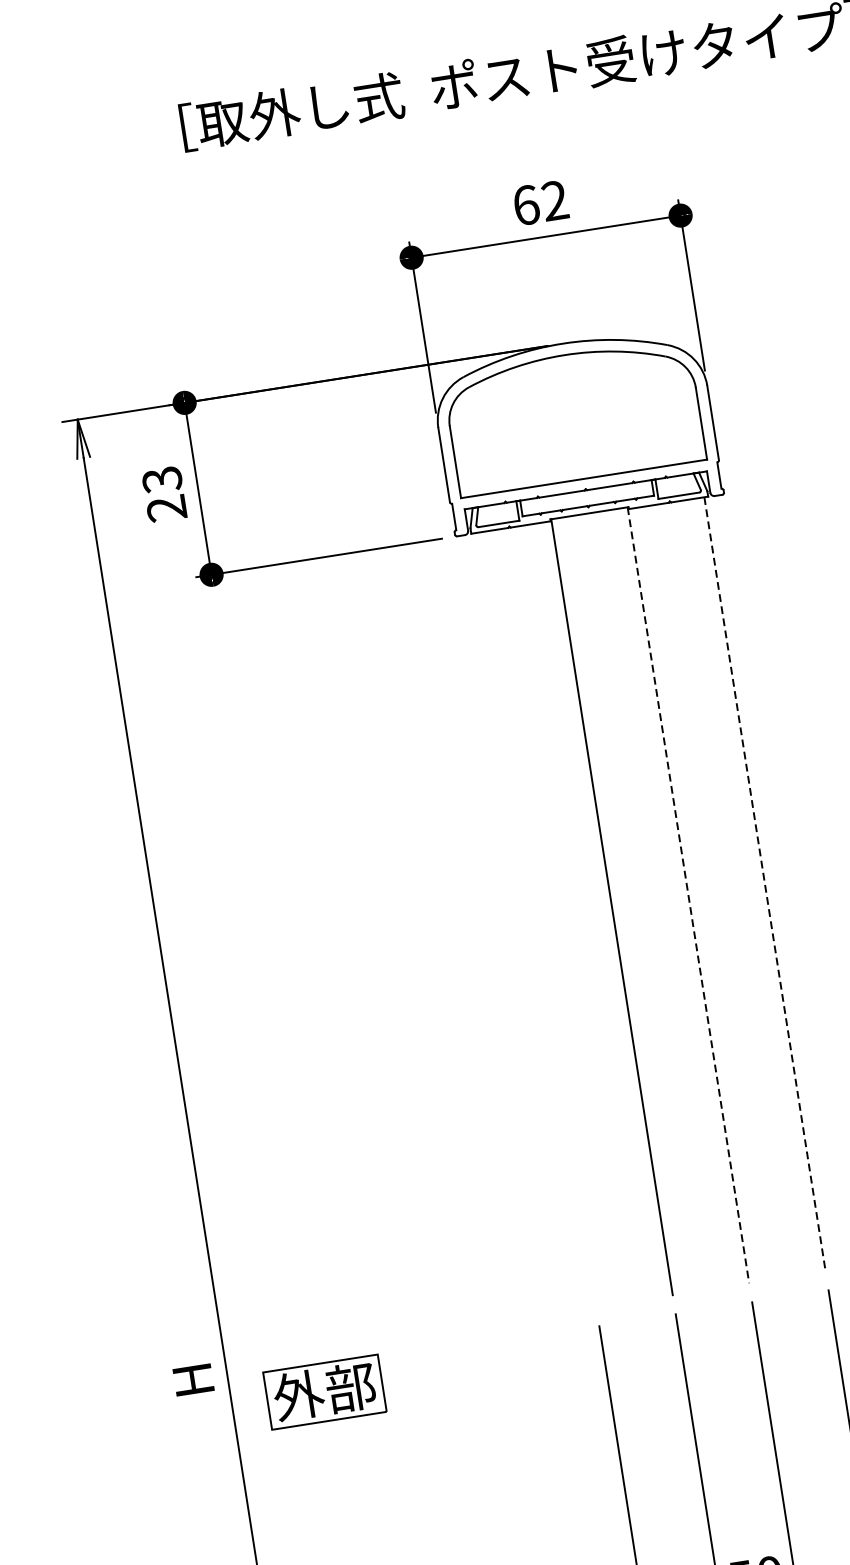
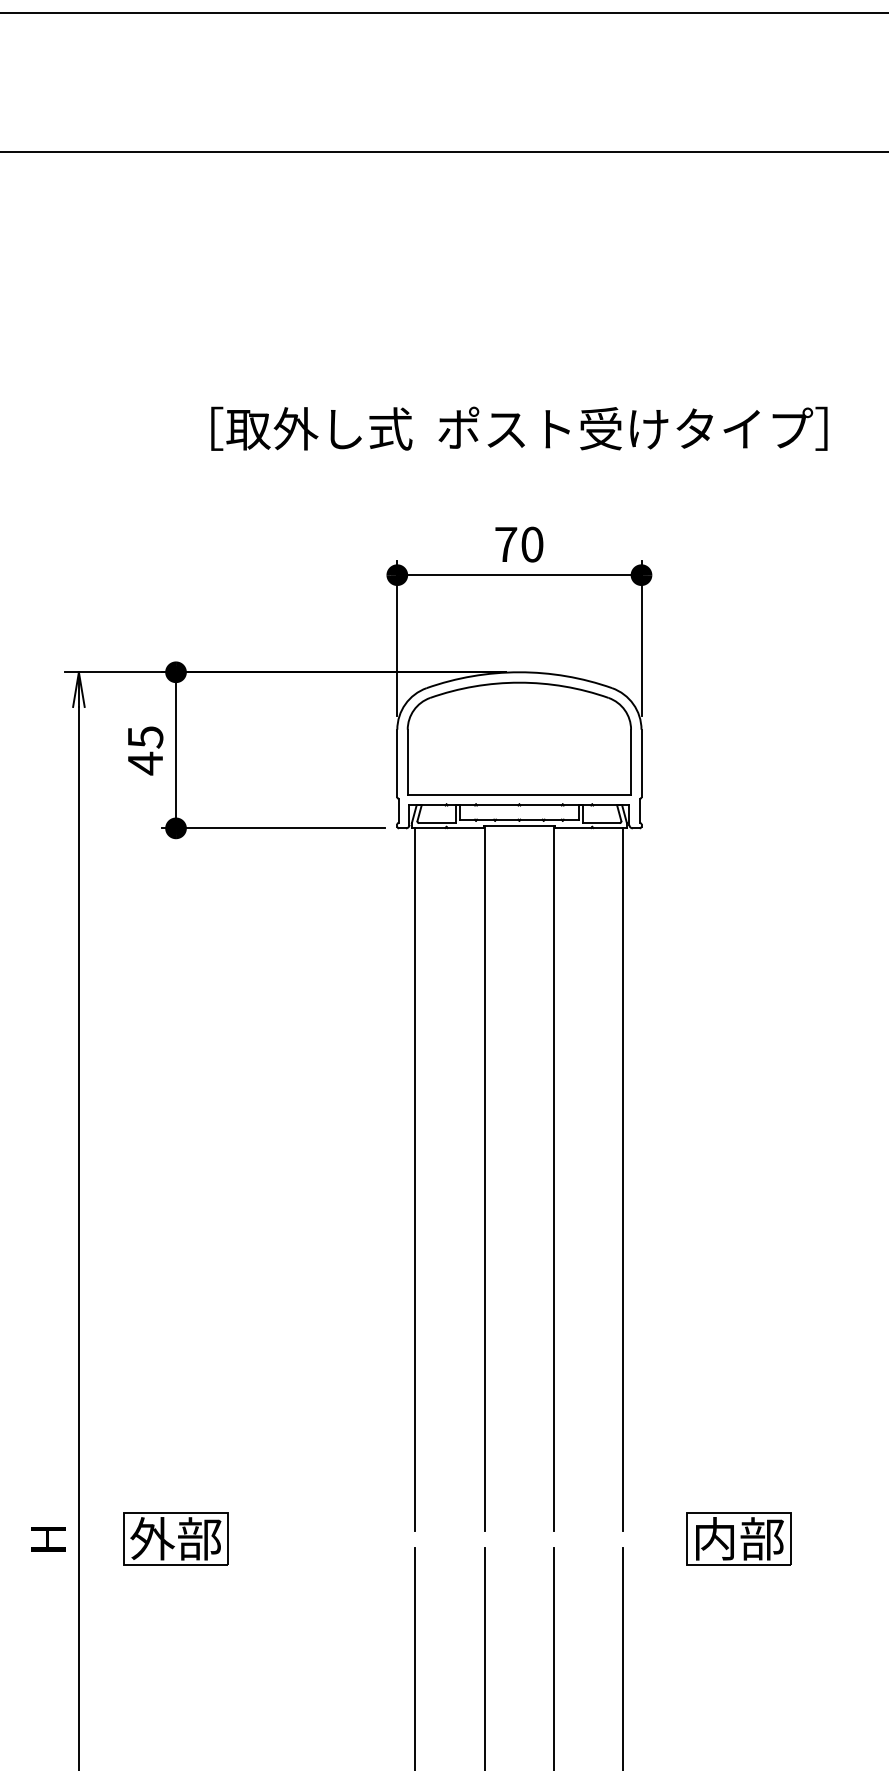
text: (540, 202) -> (519, 544), 62 -> 70
text: (164, 494) -> (145, 750), 23 -> 45
line: (765, 884) -> (623, 1179), dashed -> solid
line: (689, 896) -> (554, 1179), dashed -> solid
line: (535, 920) -> (415, 1179), added
part: (324, 1391) -> (175, 1538), moved

